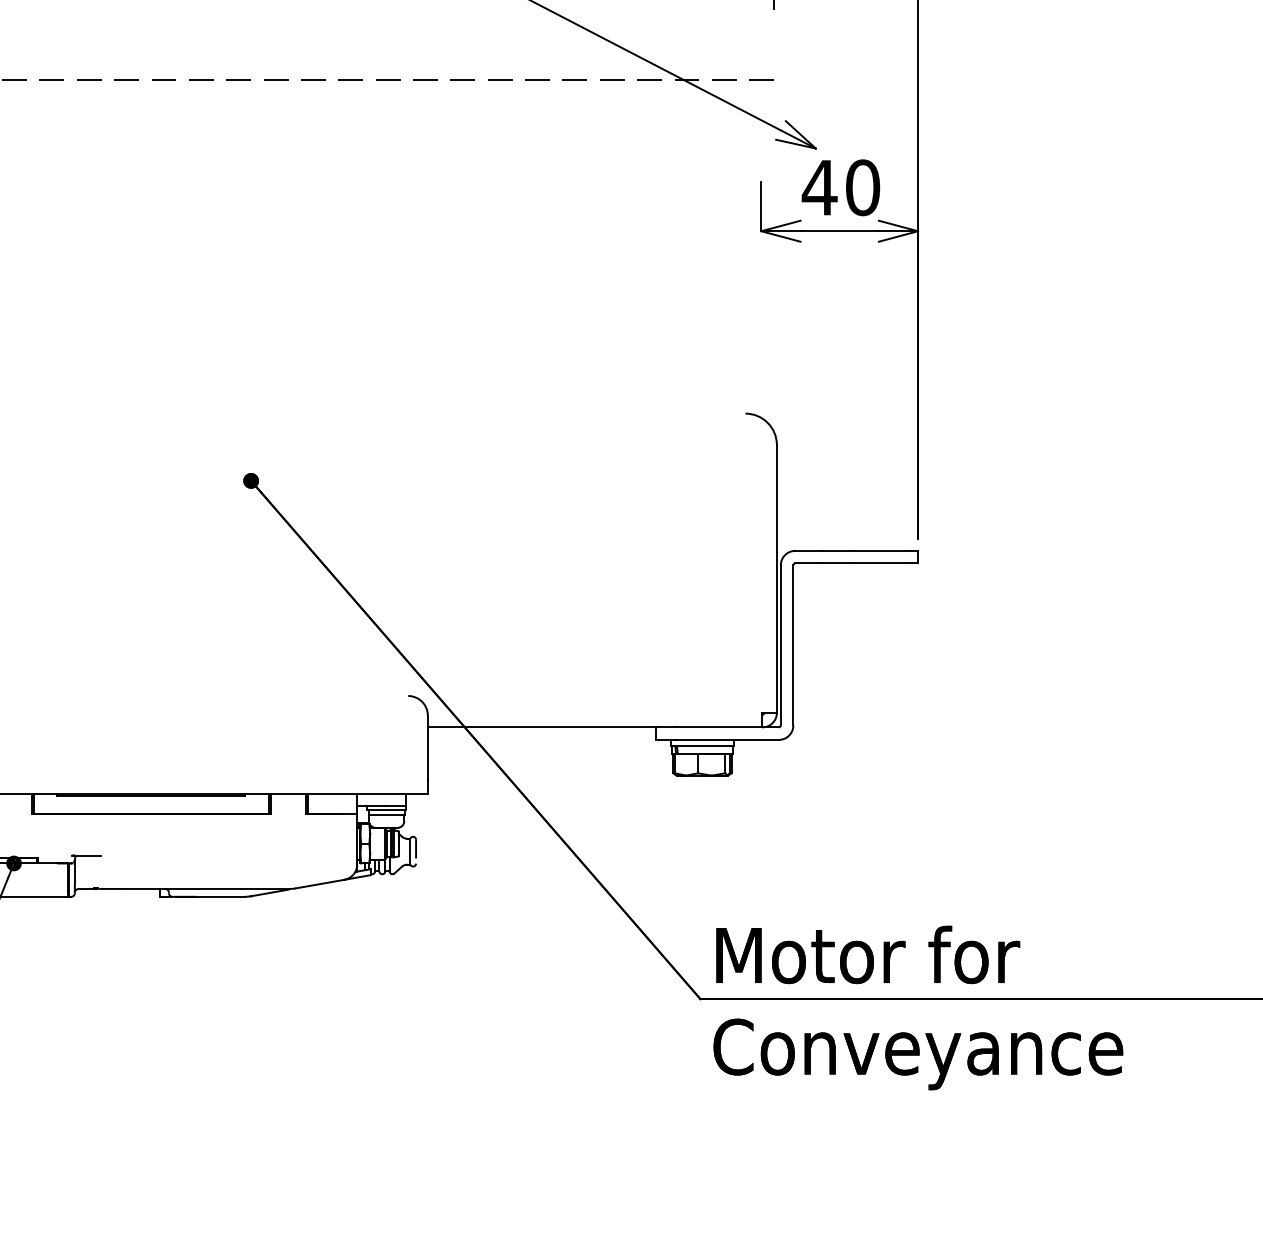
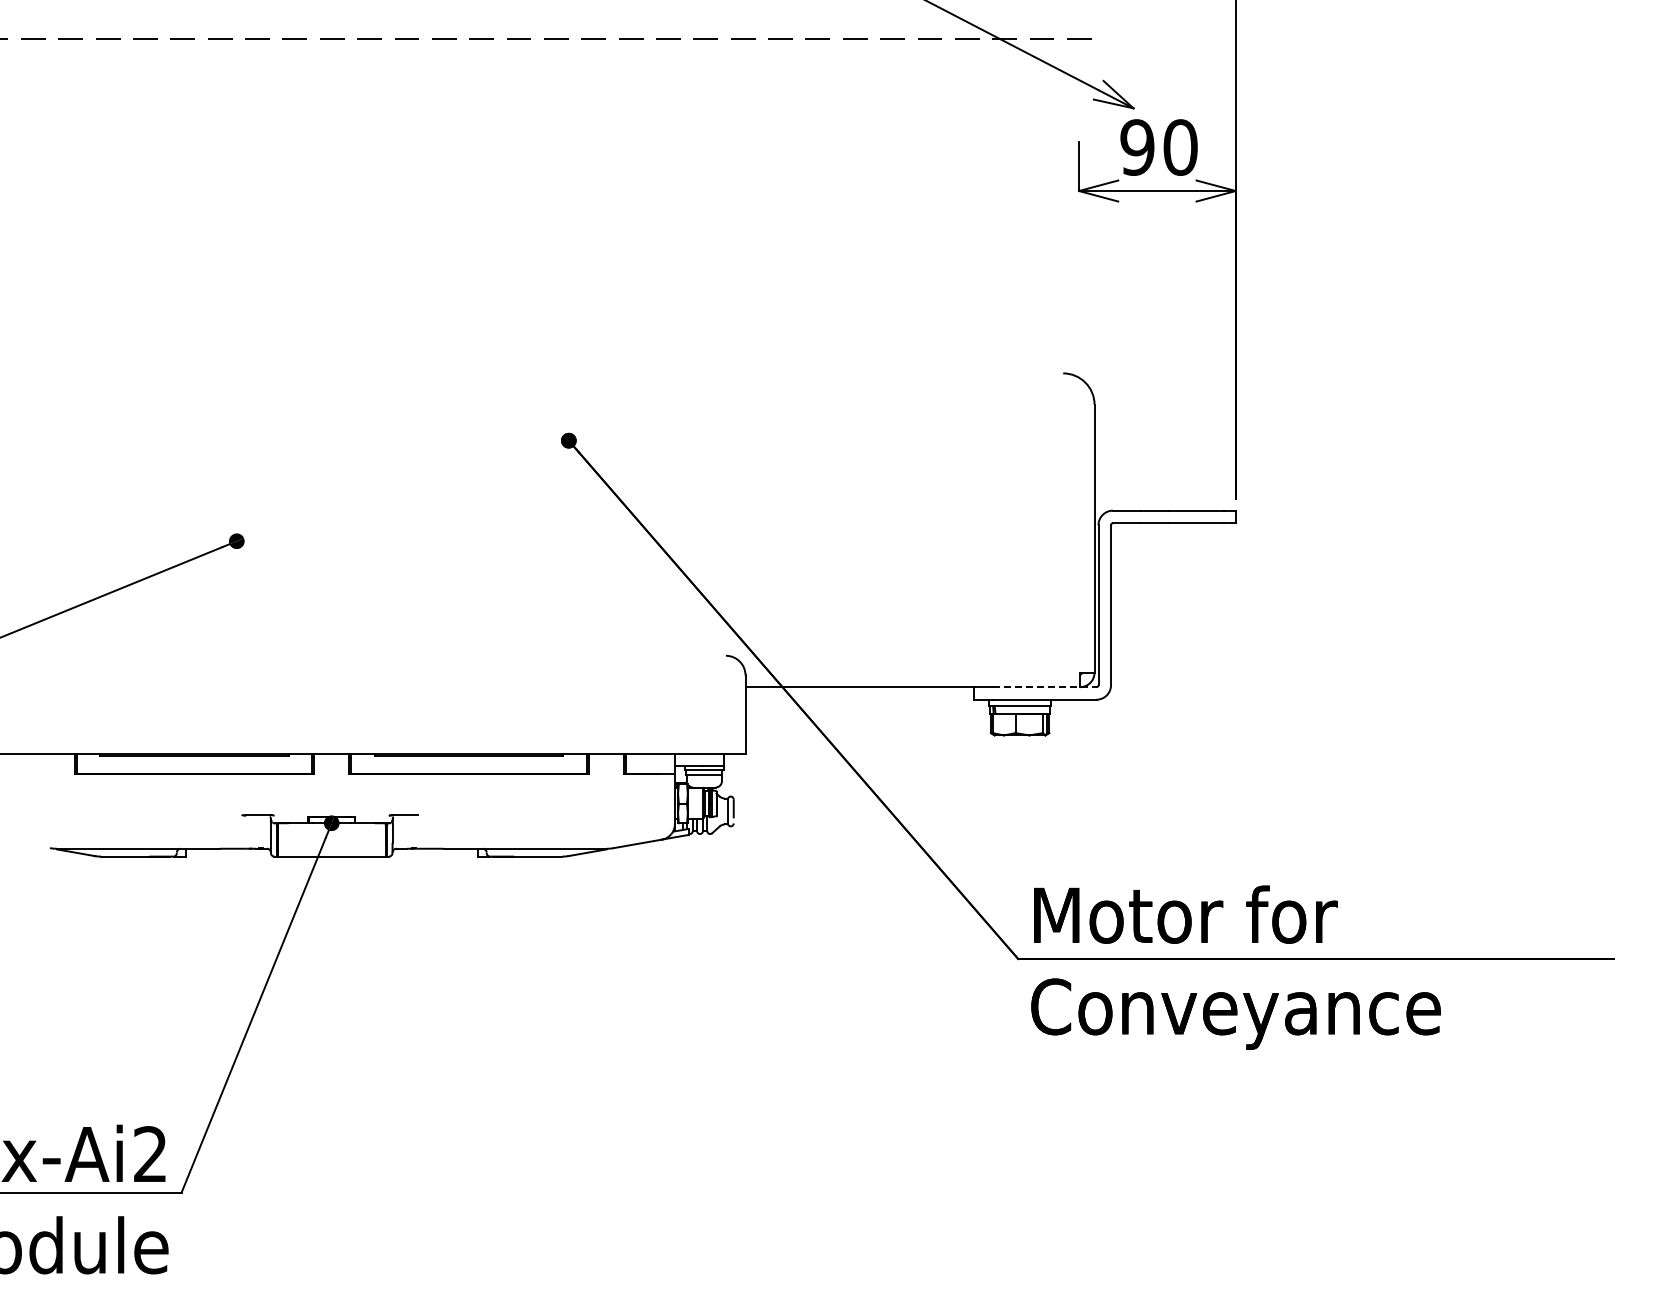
text: (819, 187) -> (1137, 147), 40 -> 90
line: (726, 727) -> (1044, 687), solid -> dashed

